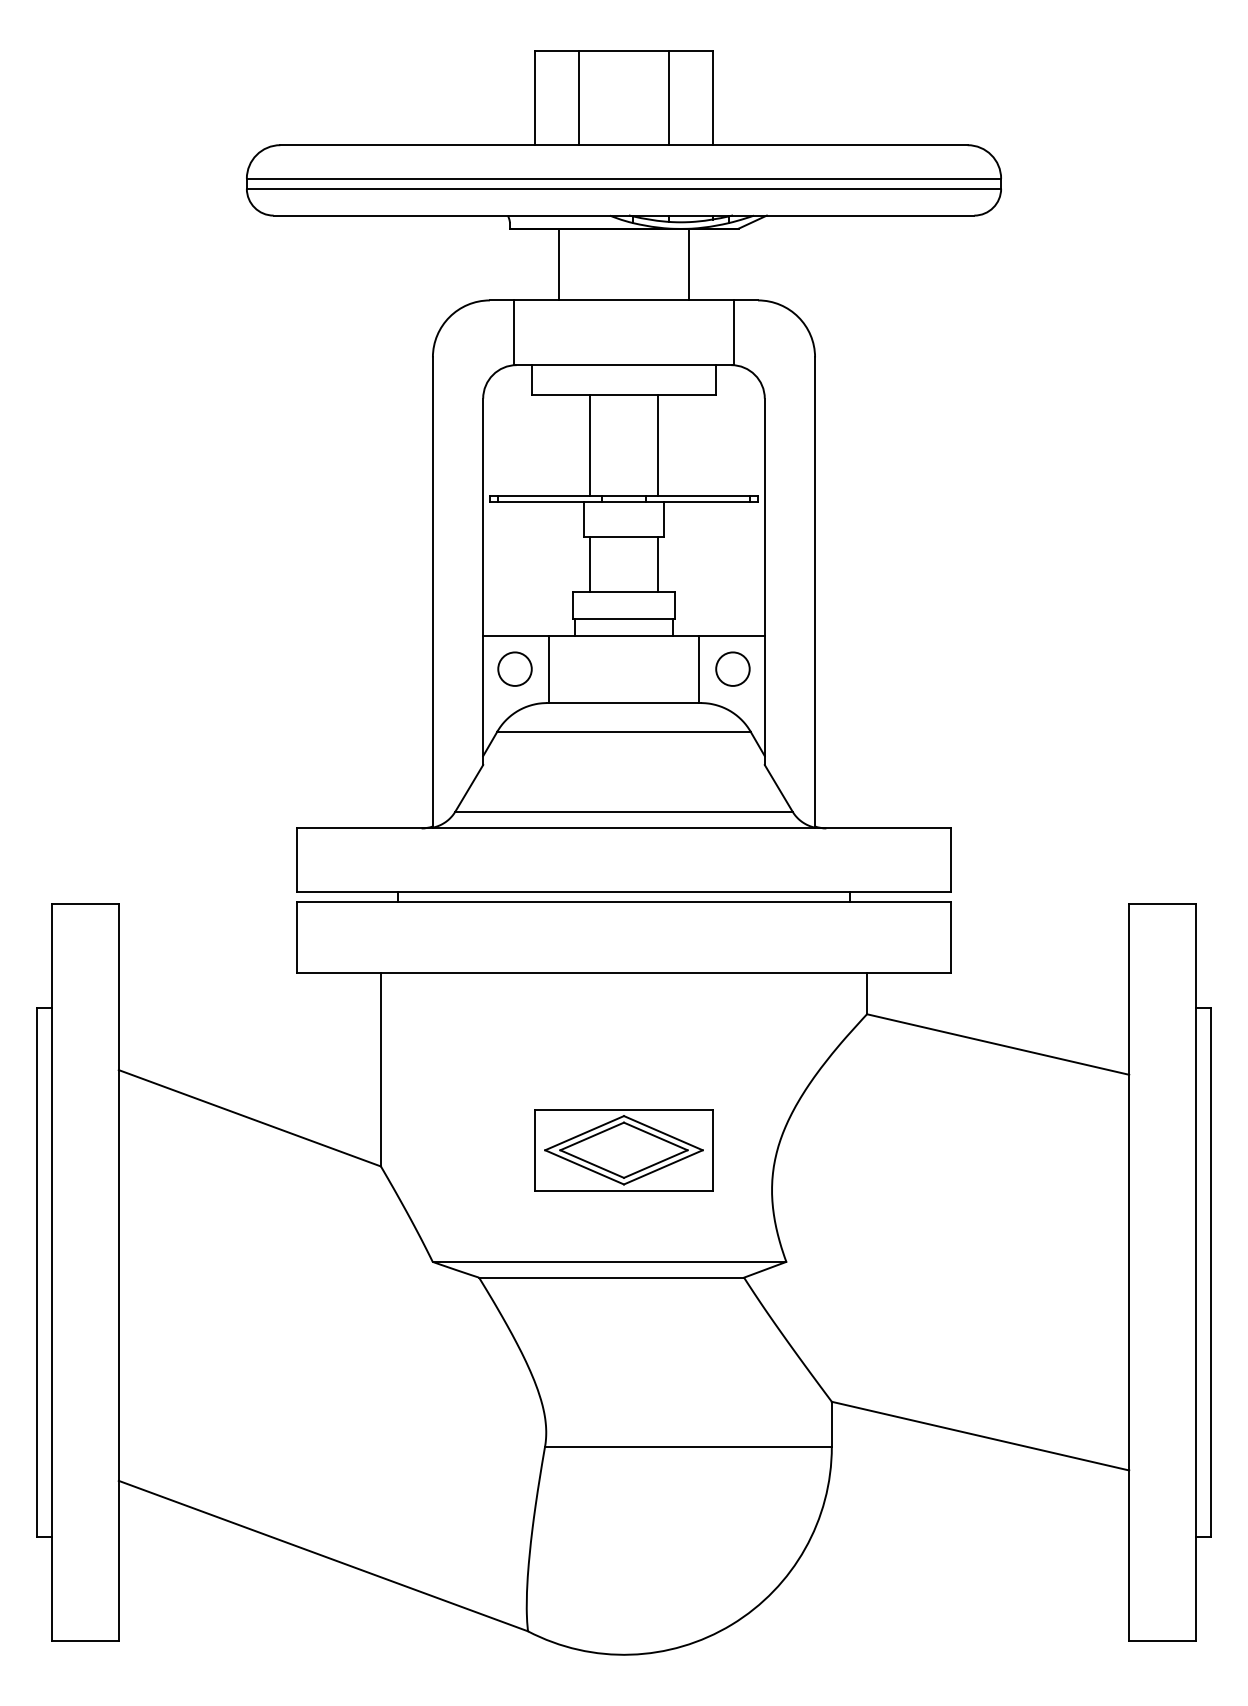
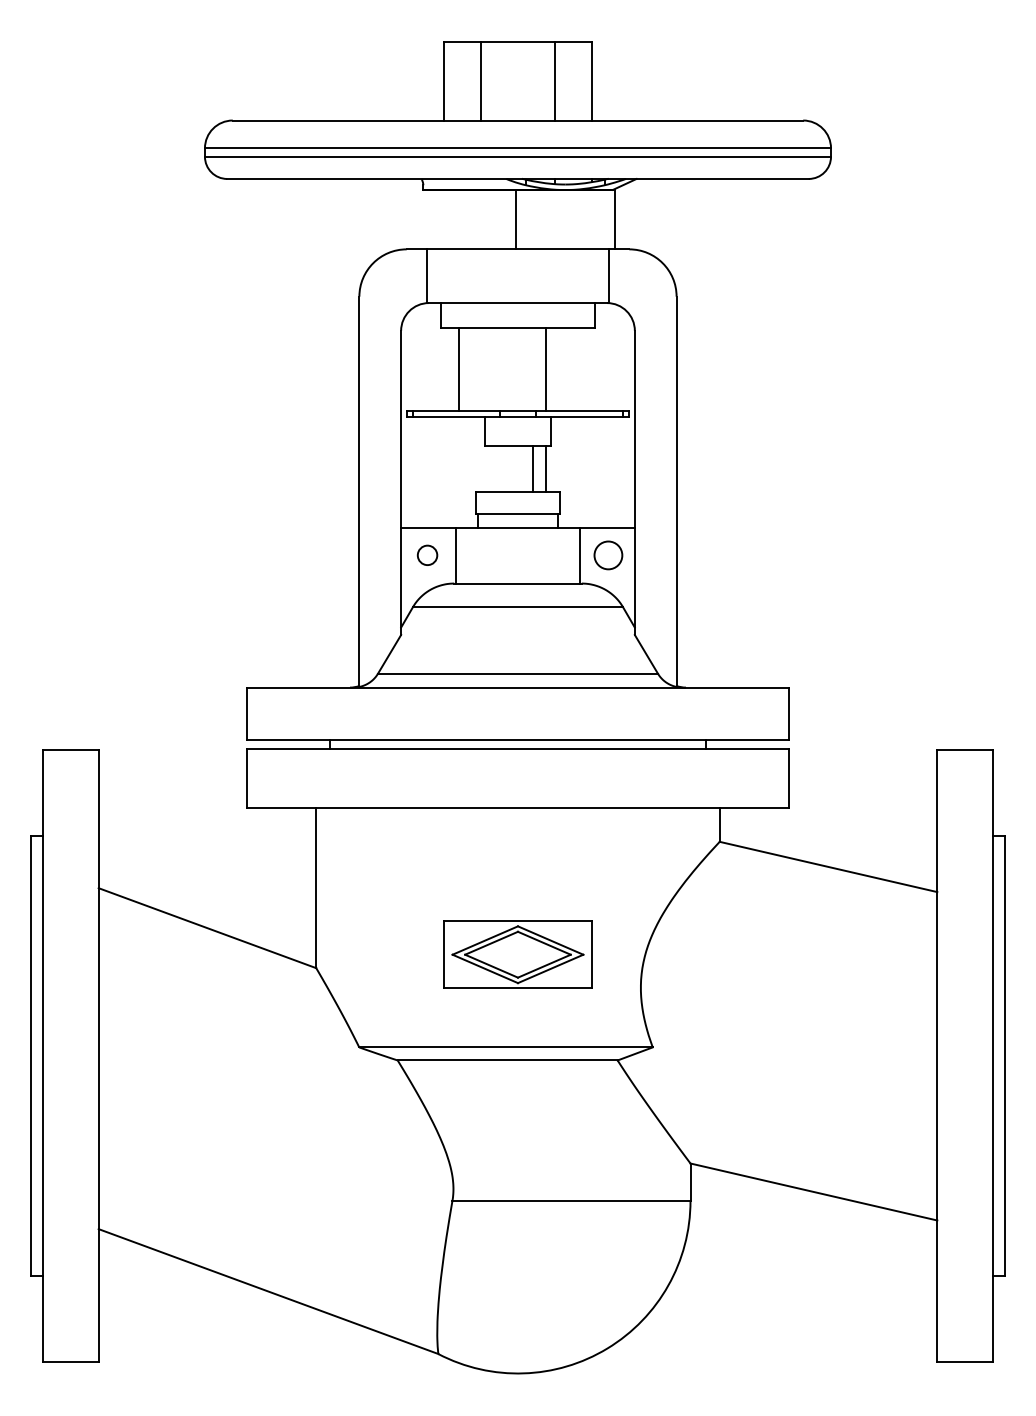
line: (558, 264) -> (515, 219), moved
line: (689, 264) -> (615, 219), moved
line: (590, 445) -> (458, 369), moved
line: (590, 564) -> (533, 468), moved
circle: (514, 668) -> (427, 554), size x0.7

